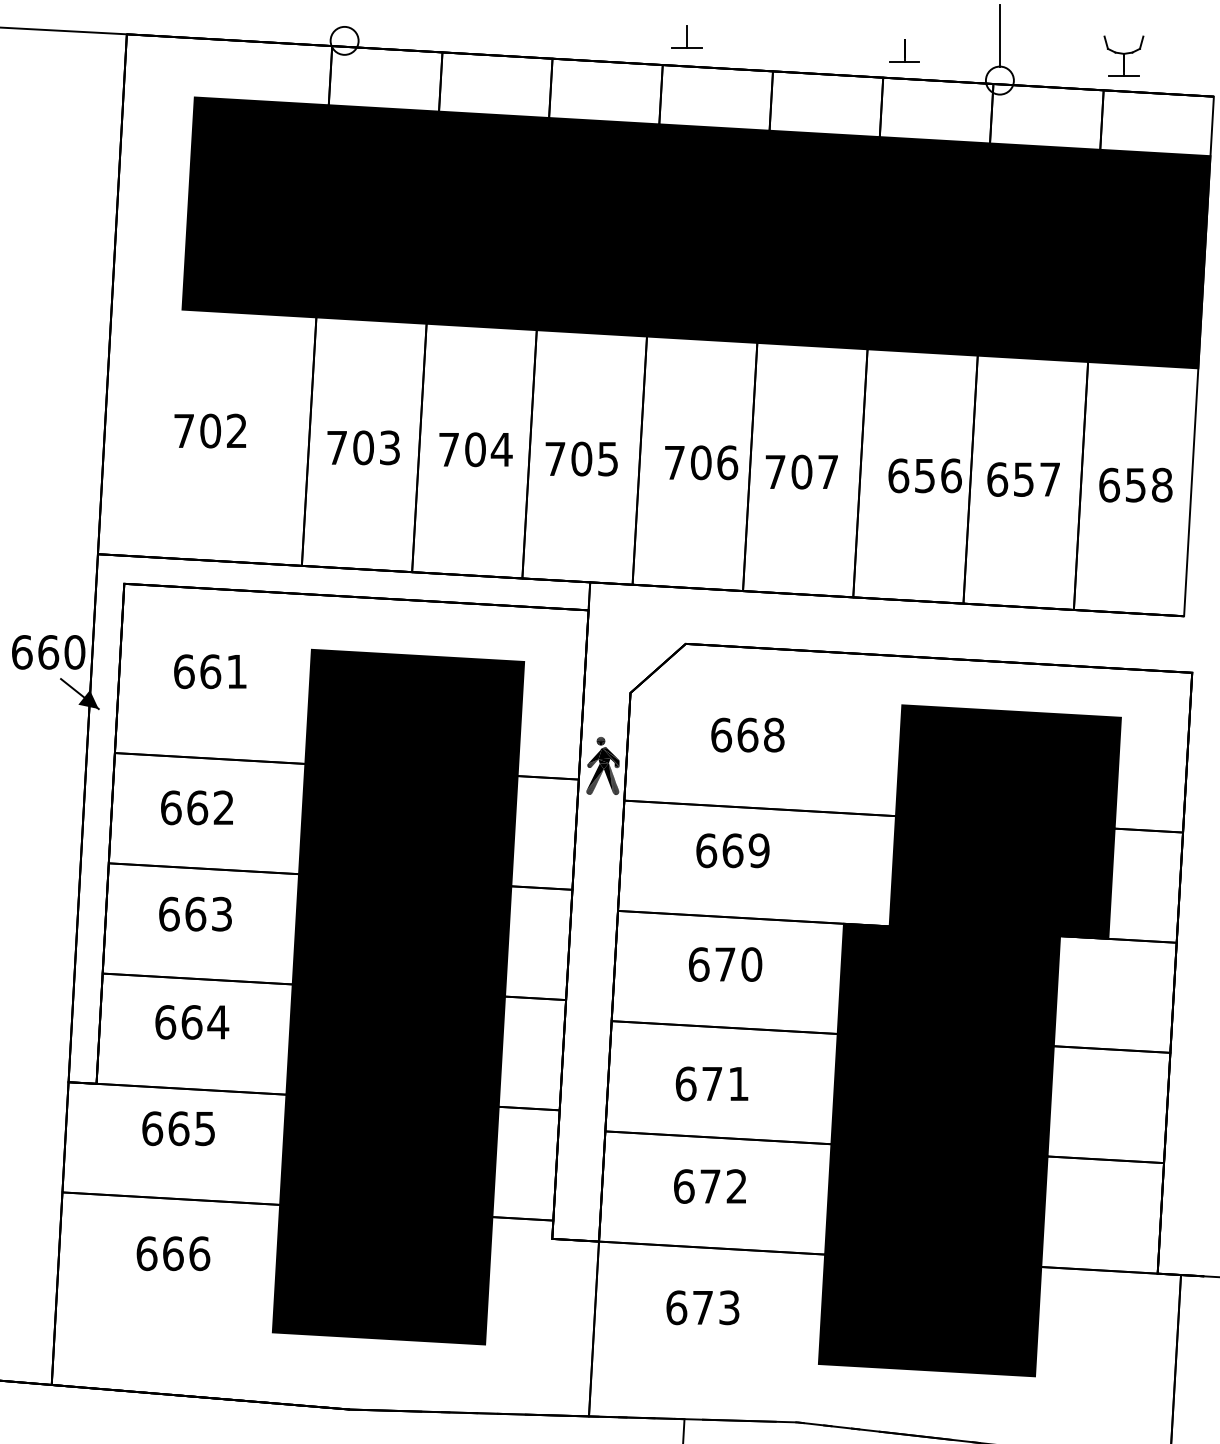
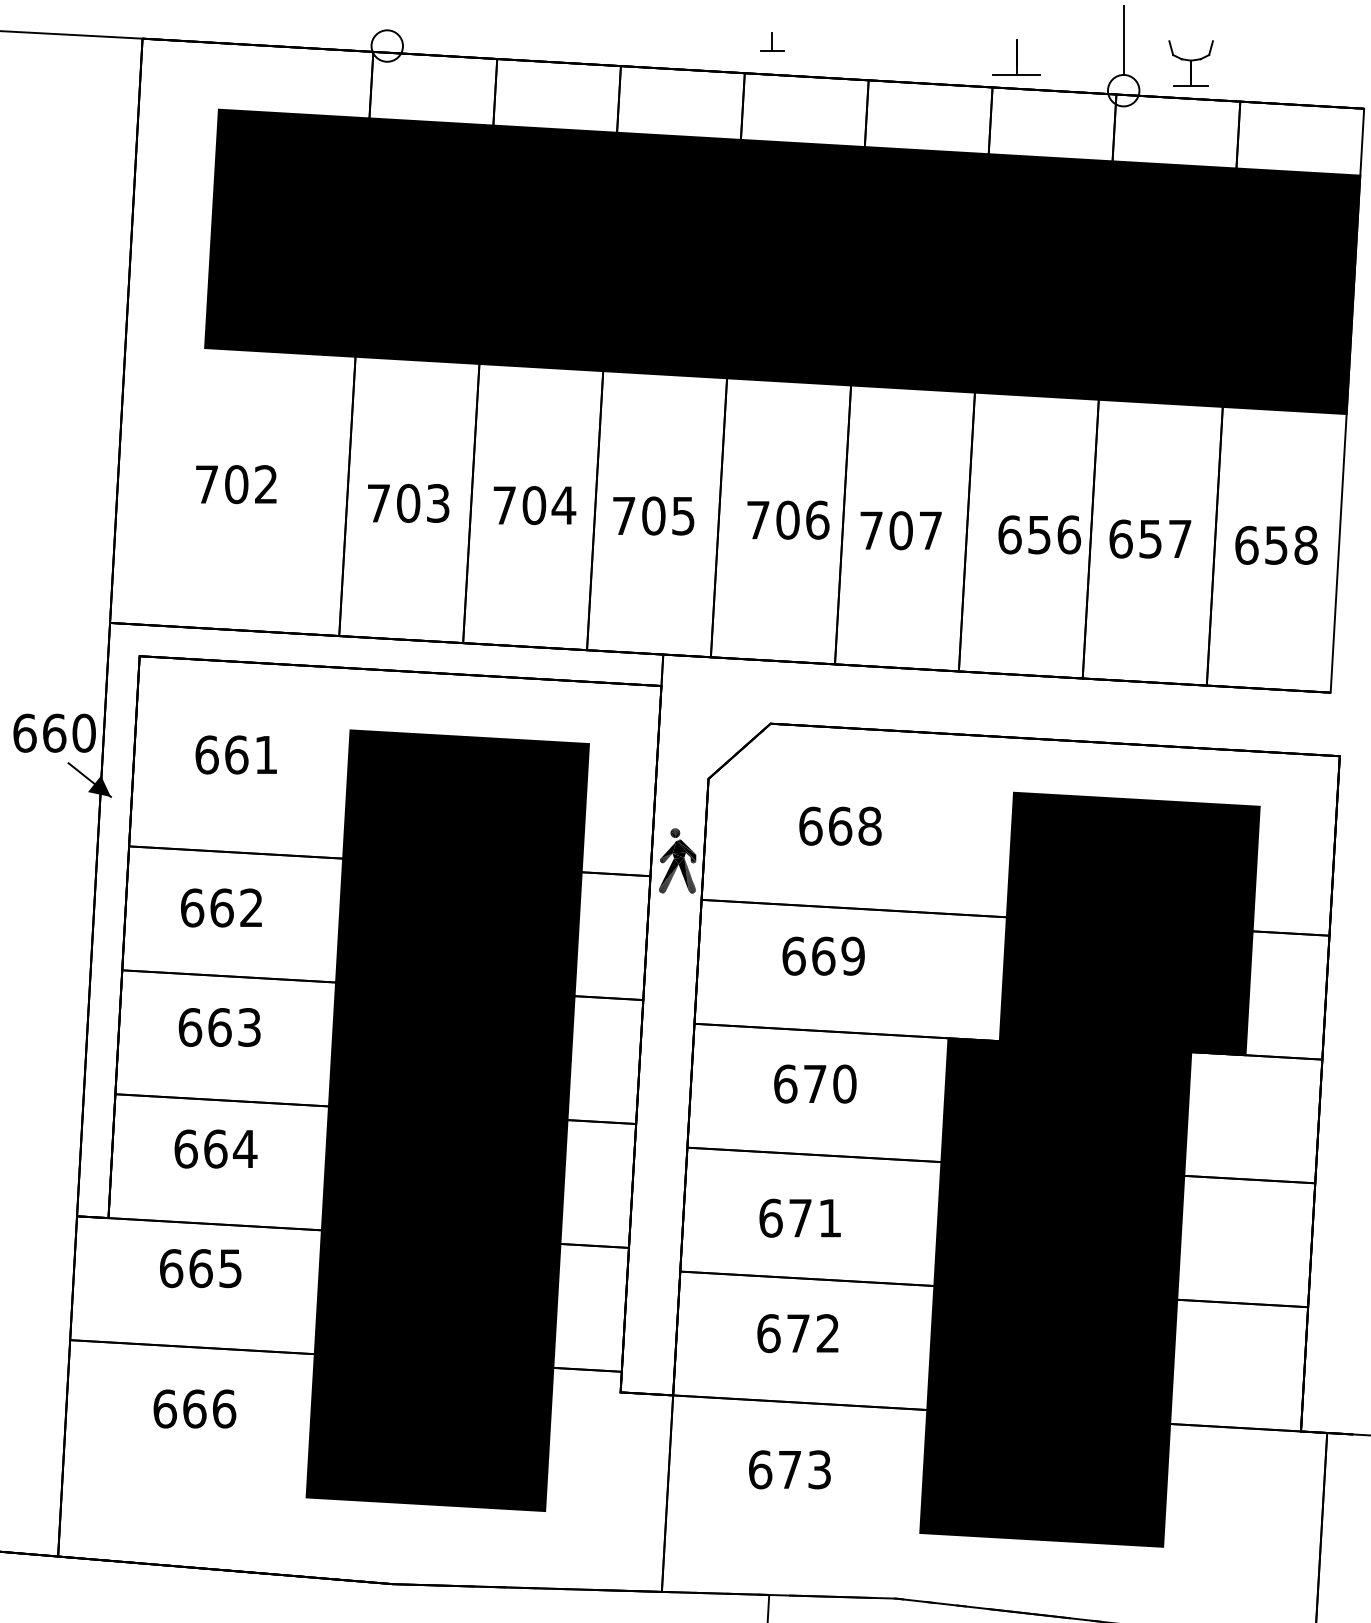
part: (686, 36) -> (771, 41), size x0.7
part: (904, 50) -> (1016, 56), size x1.4
part: (1123, 55) -> (1190, 62), moved

